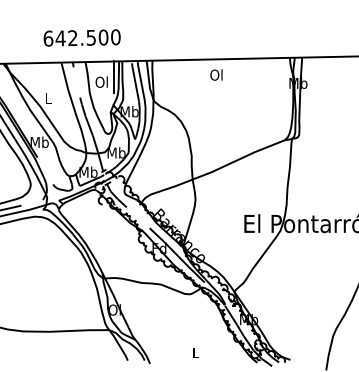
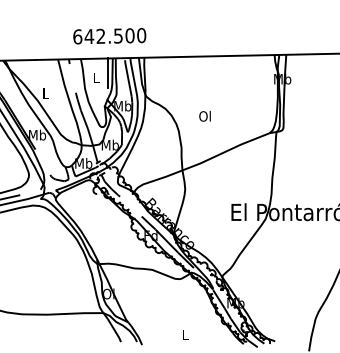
text: (81, 38) -> (109, 36), moved
text: (215, 74) -> (204, 115), moved
text: (101, 81) -> (96, 77), Ol -> L

